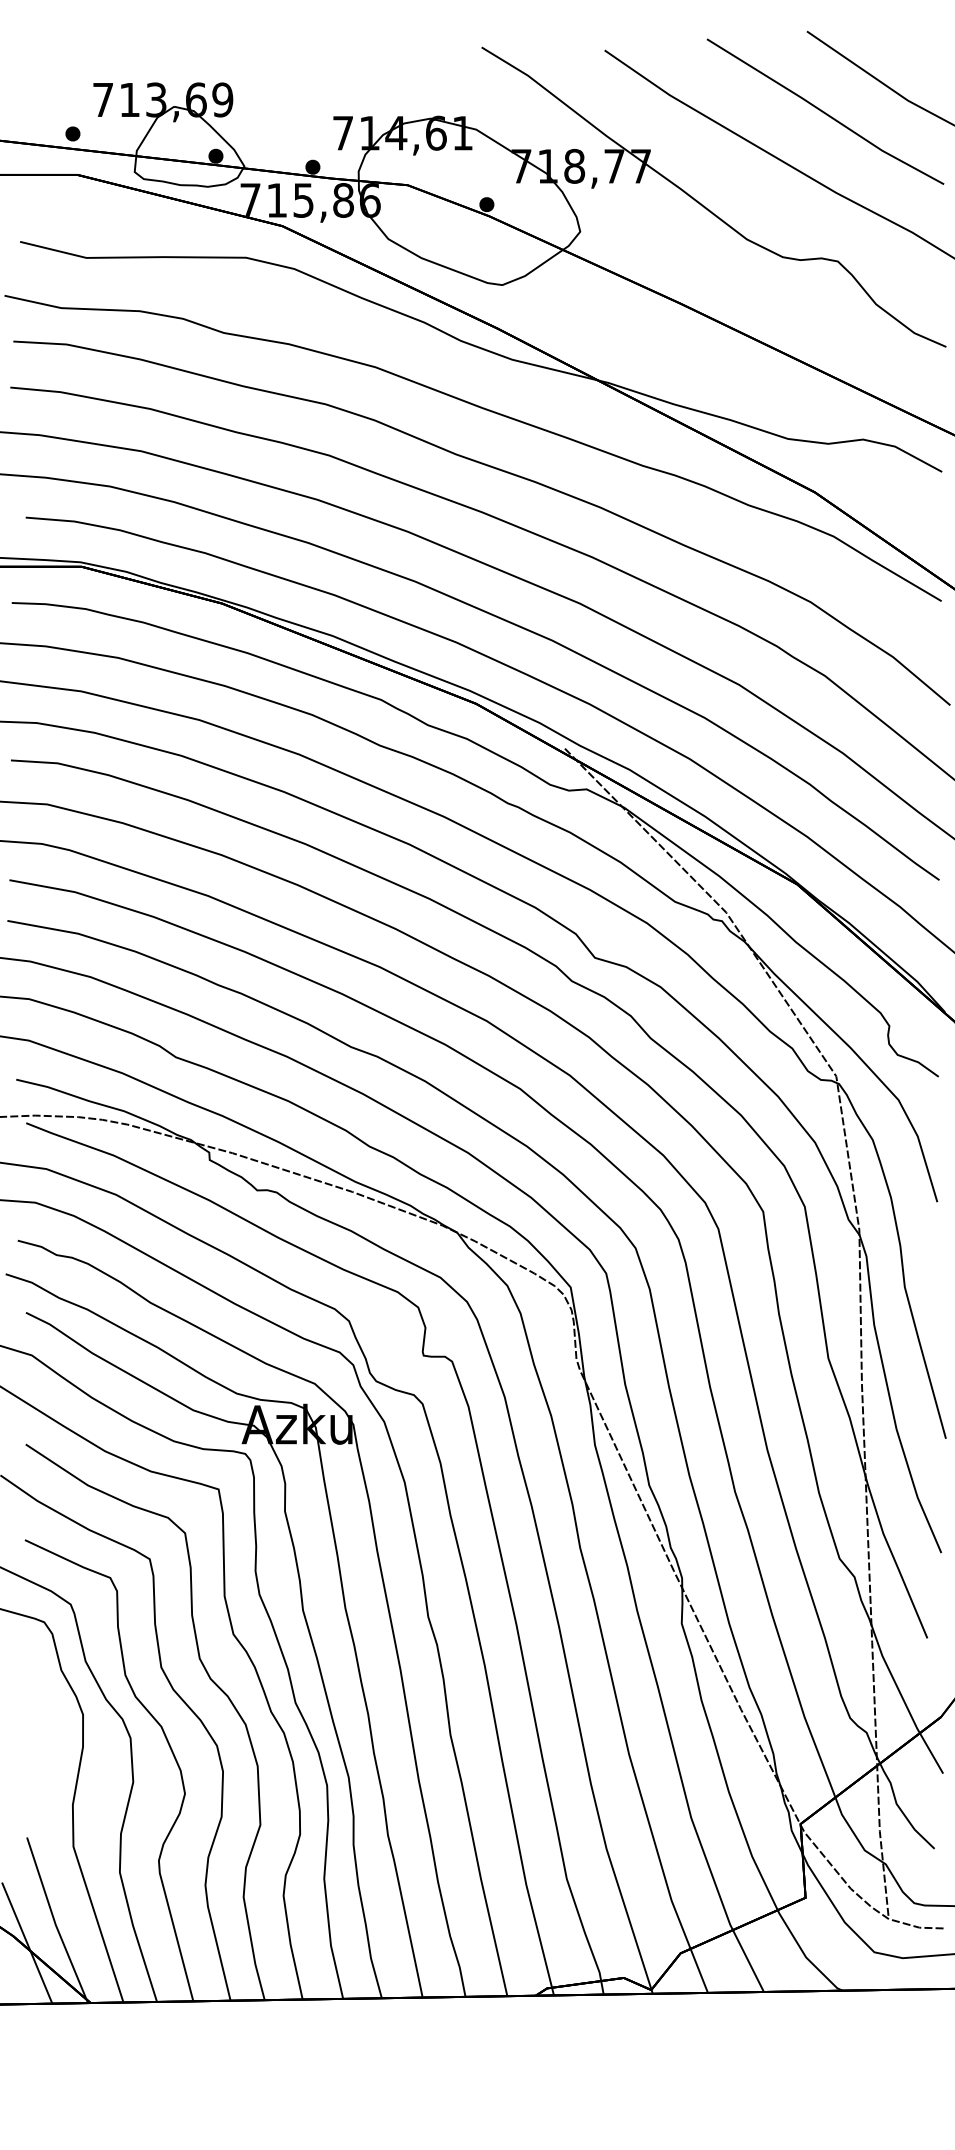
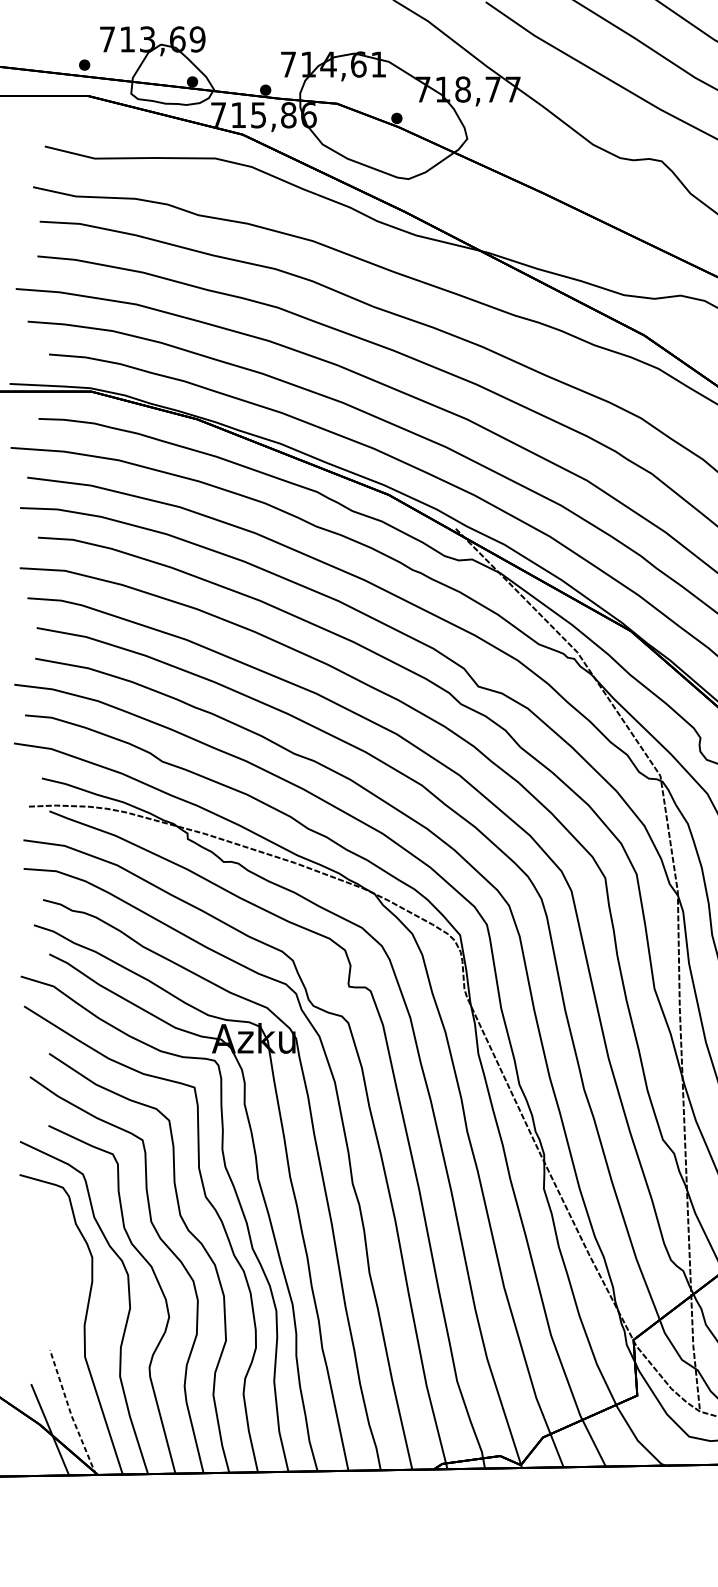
line: (54, 1921) -> (70, 1413), solid -> dashed

